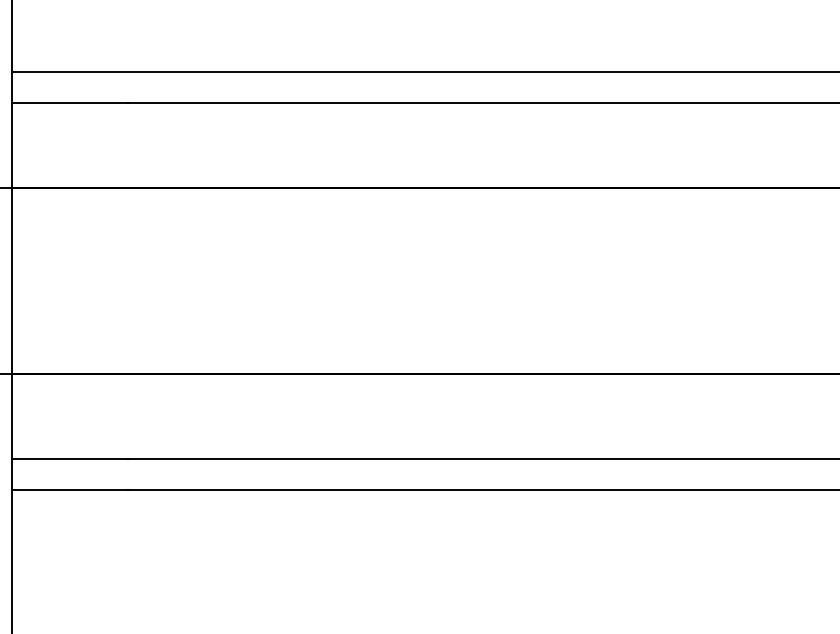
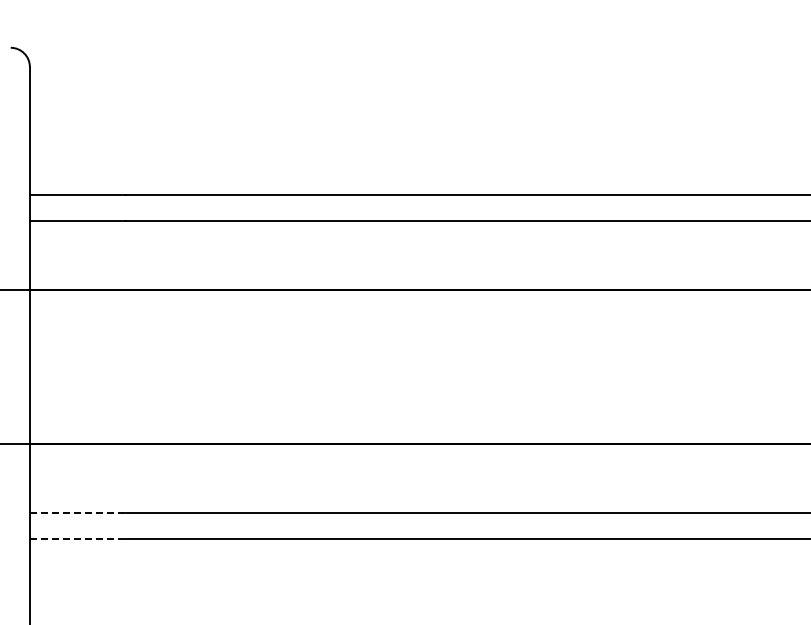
line: (69, 459) -> (77, 513), solid -> dashed
line: (69, 489) -> (77, 538), solid -> dashed

